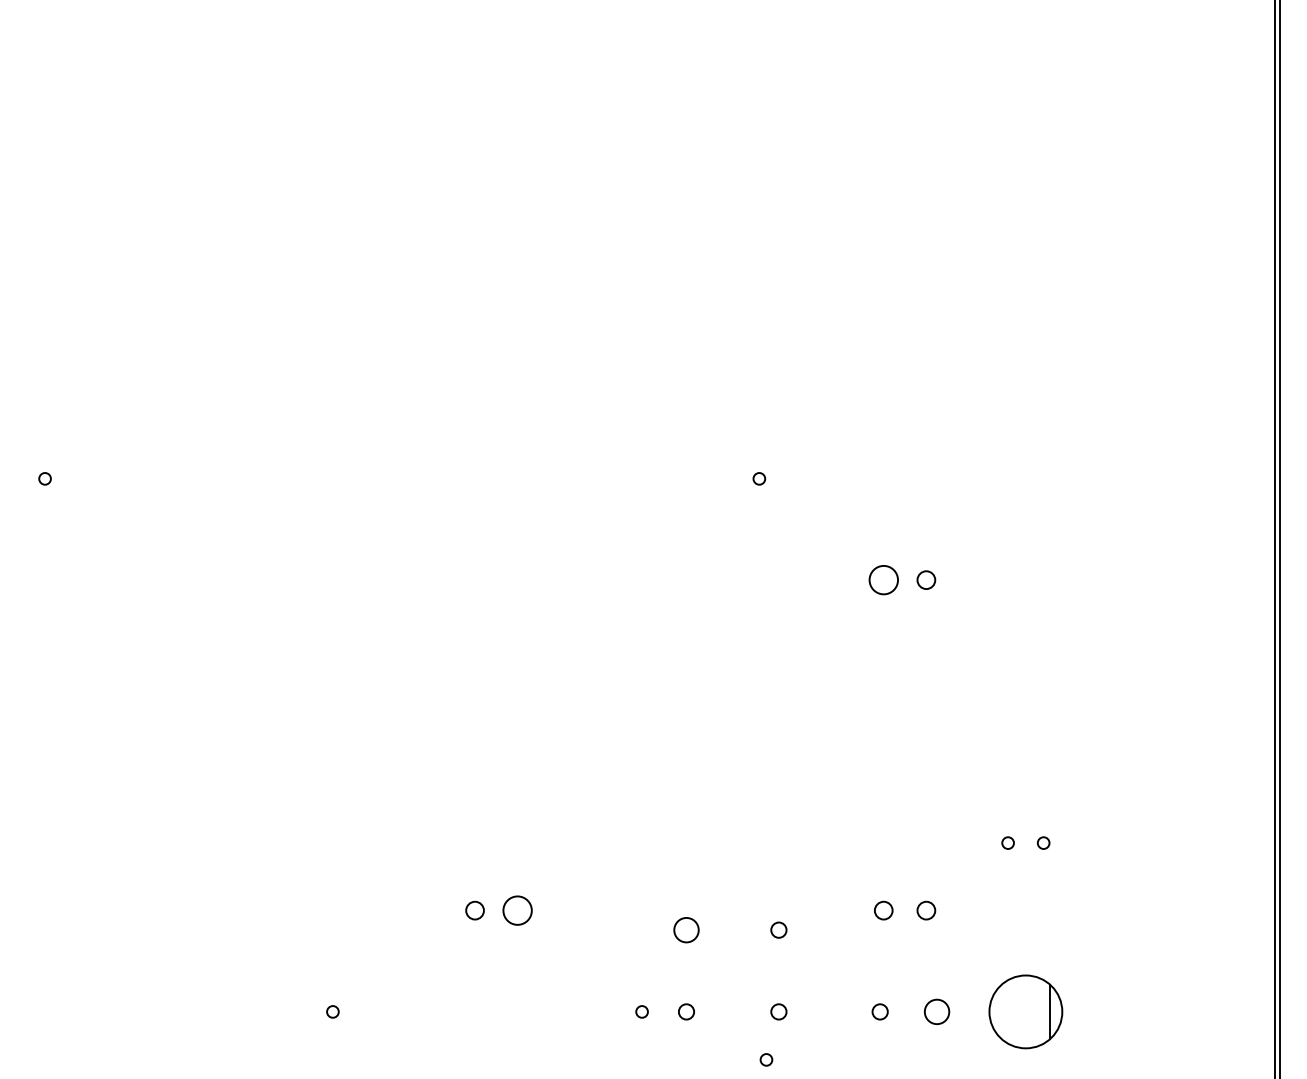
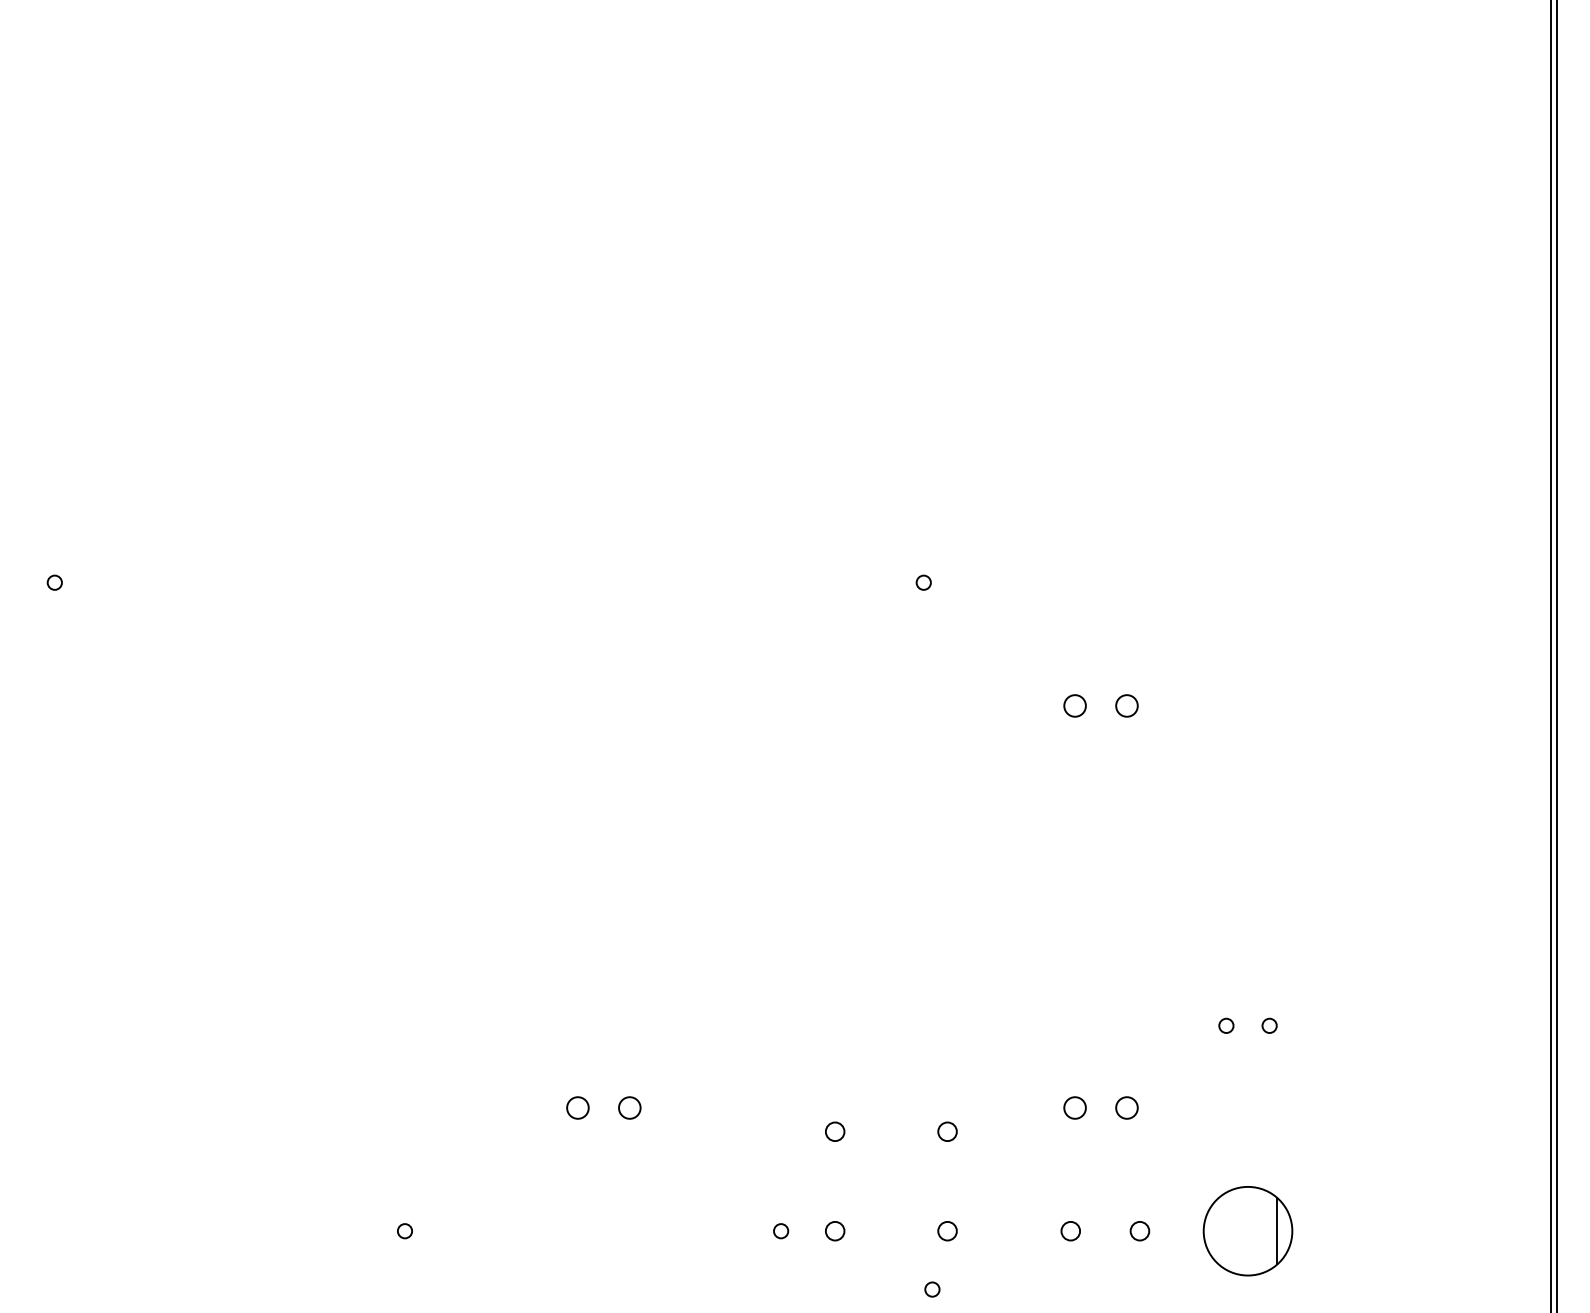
circle: (883, 579) -> (1074, 705), size x0.62
circle: (517, 910) -> (629, 1107), size x0.62
circle: (685, 929) -> (834, 1131), size x0.62
circle: (936, 1011) -> (1139, 1230), size x0.62

